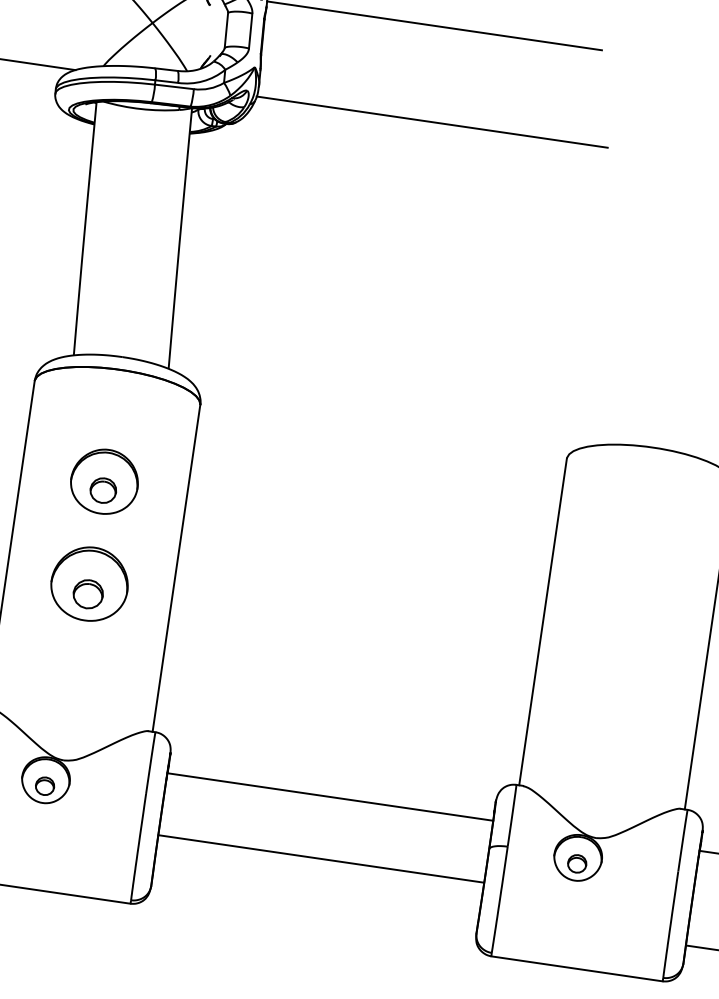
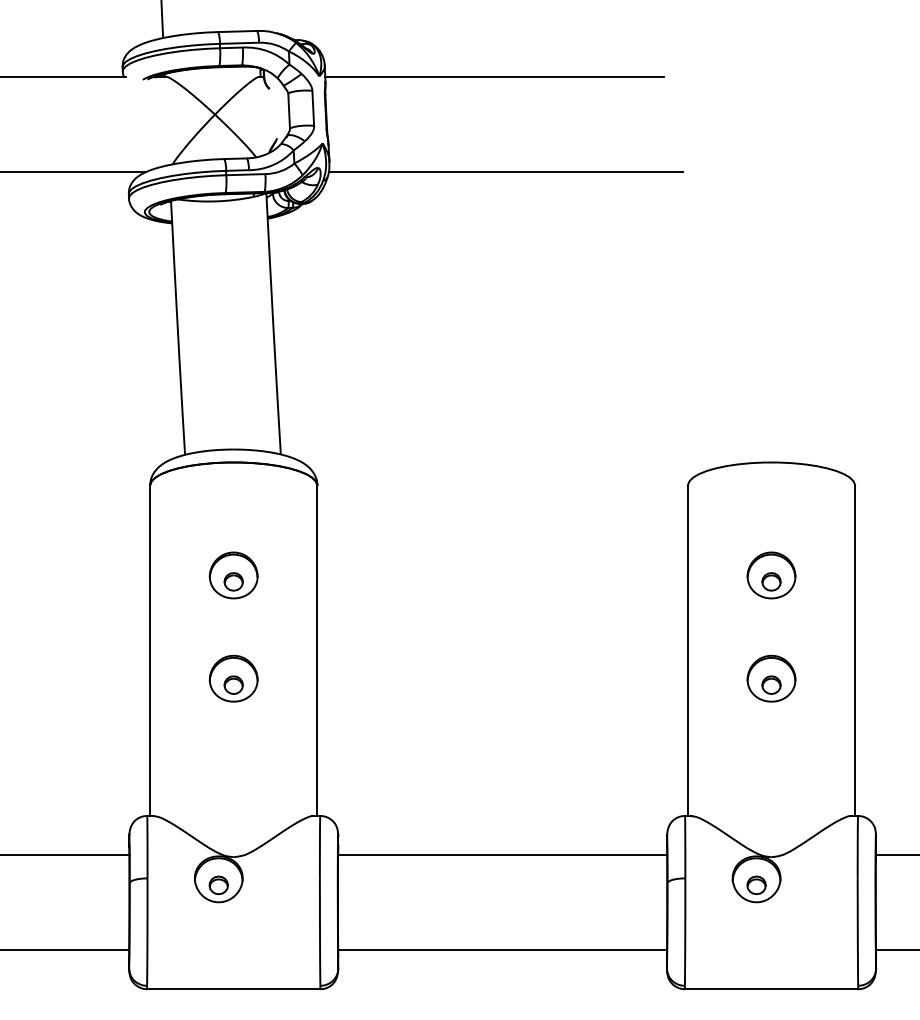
part: (104, 481) -> (233, 575), size x0.71
part: (636, 559) -> (771, 575), added
part: (89, 583) -> (233, 678), size x0.62
part: (621, 661) -> (771, 678), added
line: (321, 858) -> (502, 950), moved

